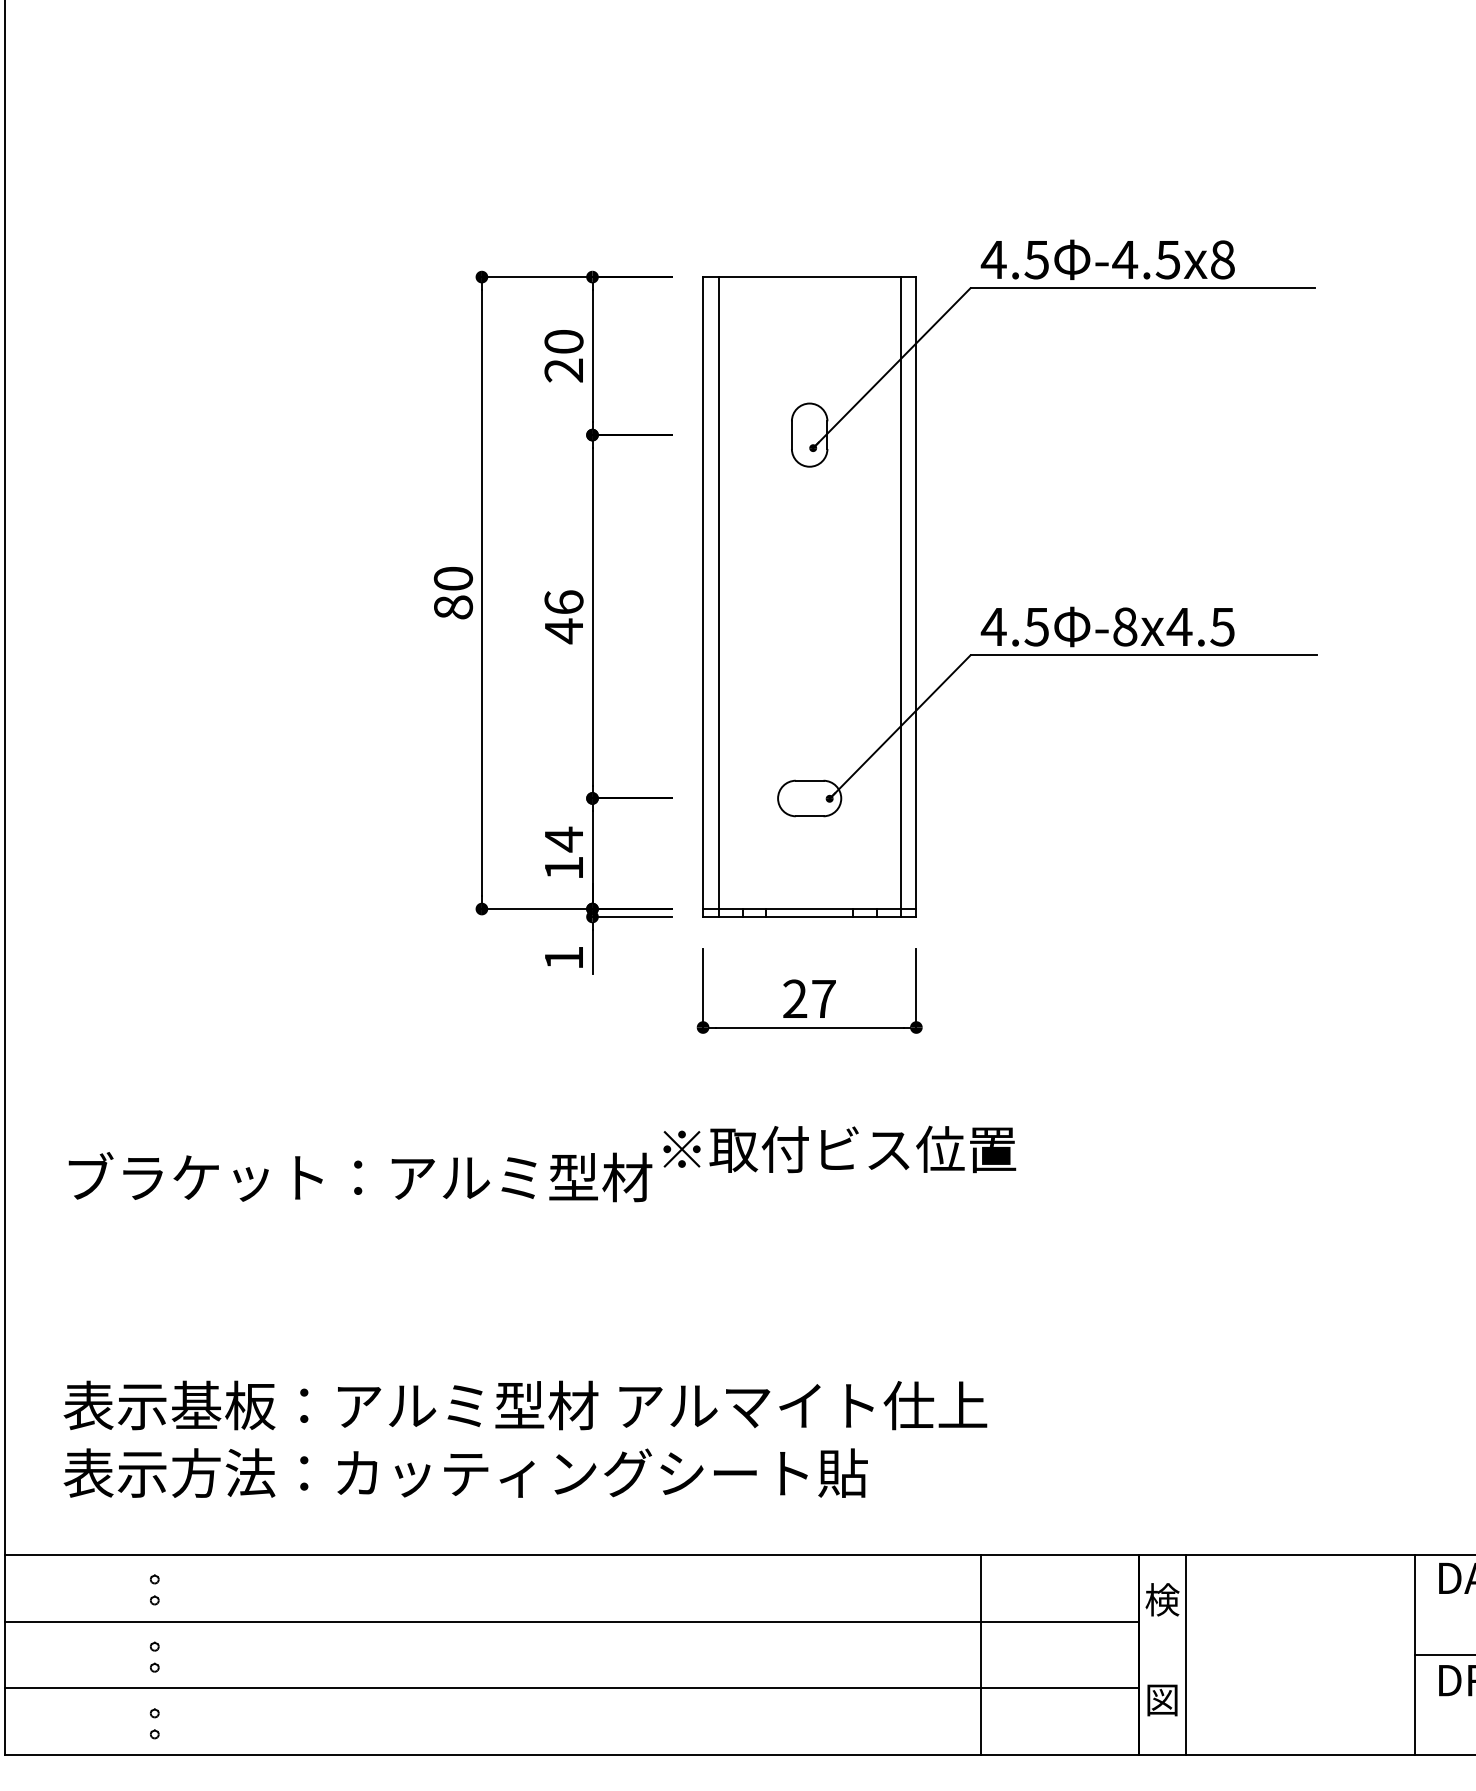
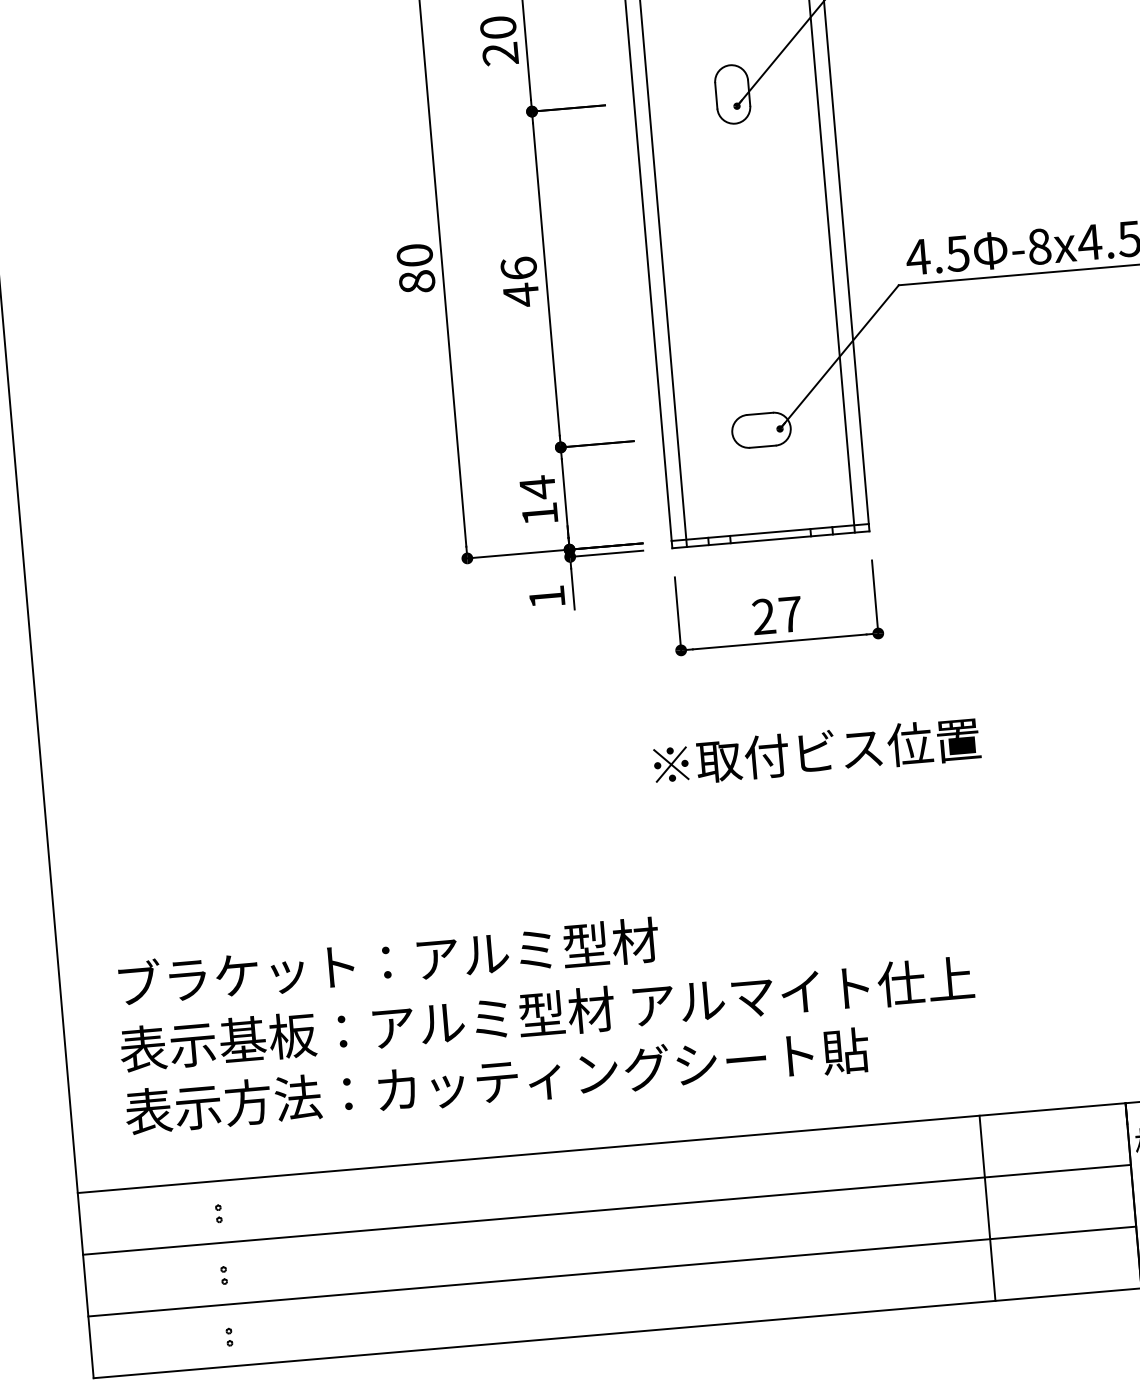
text: (360, 1177) -> (388, 962), moved
part: (154, 1590) -> (218, 1214), size x0.62
part: (154, 1656) -> (223, 1275), size x0.62
part: (154, 1723) -> (229, 1337), size x0.62

